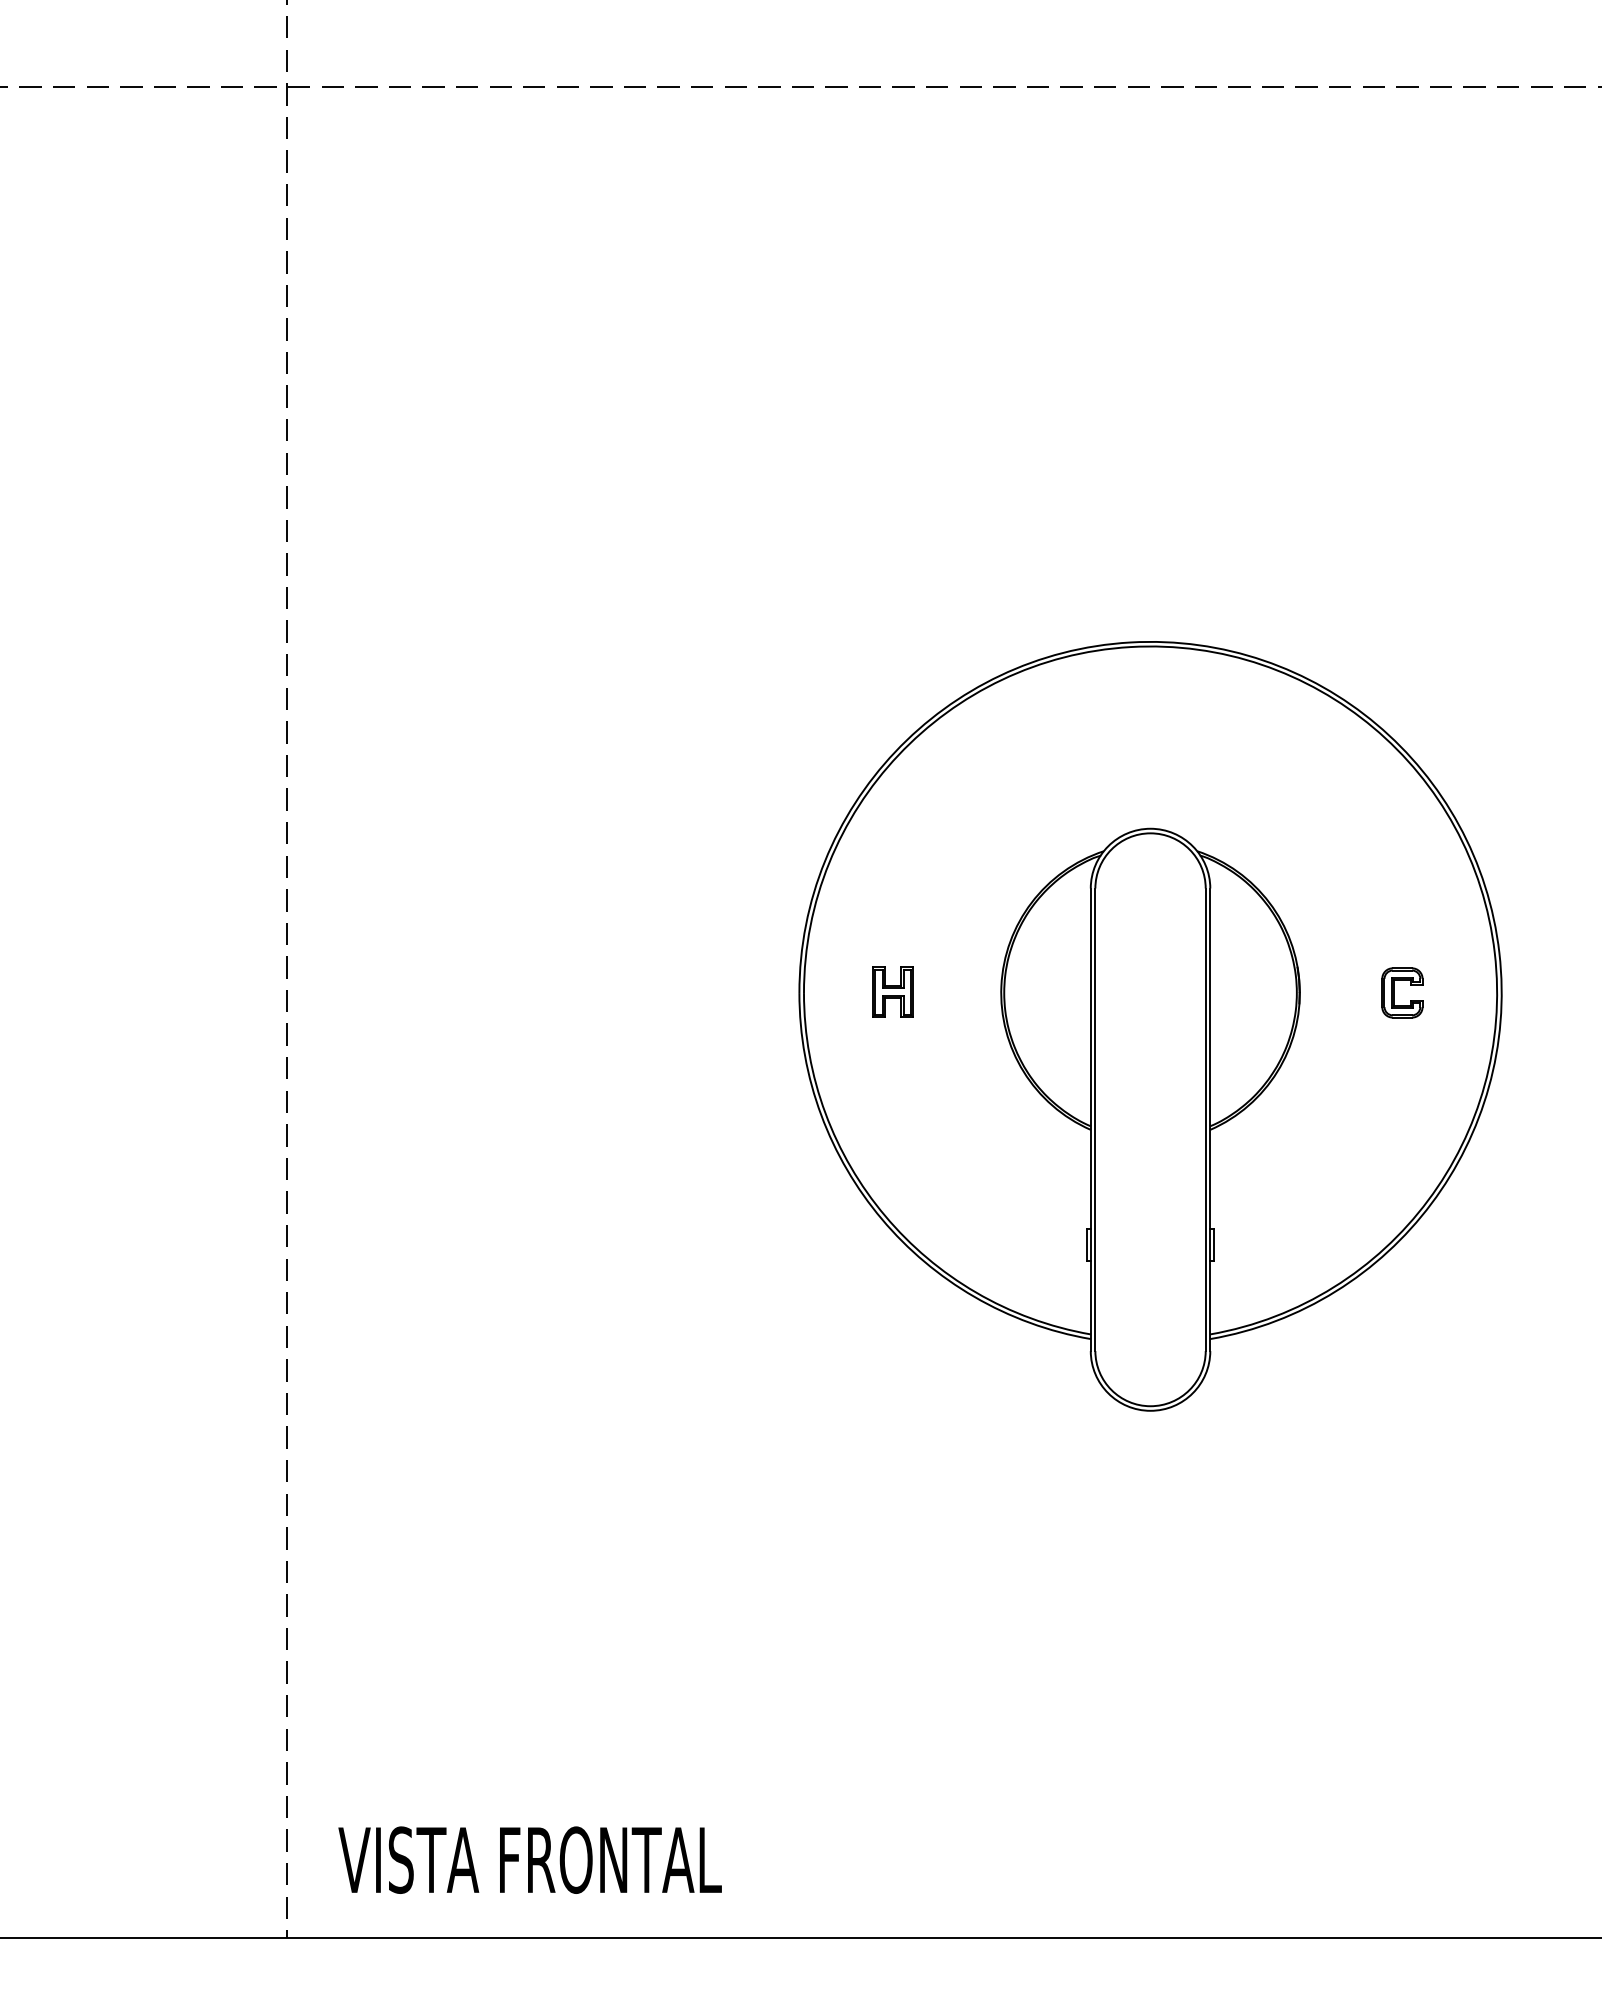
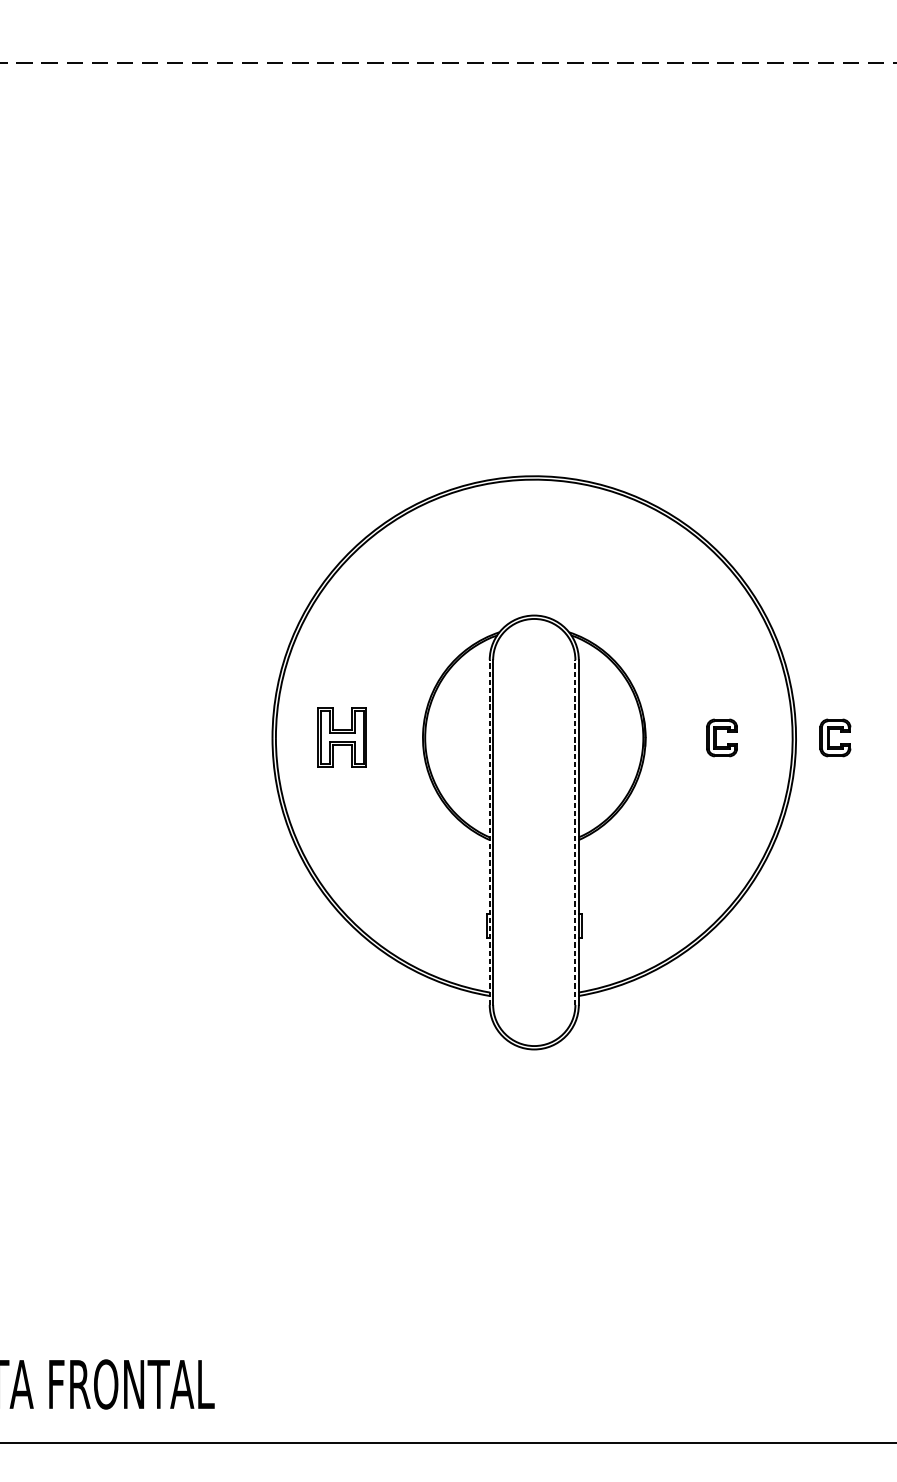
part: (892, 991) -> (341, 736), size x1.6
part: (1546, 992) -> (829, 737), added
line: (1090, 1119) -> (489, 832), solid -> dashed
line: (1205, 1119) -> (575, 832), solid -> dashed

